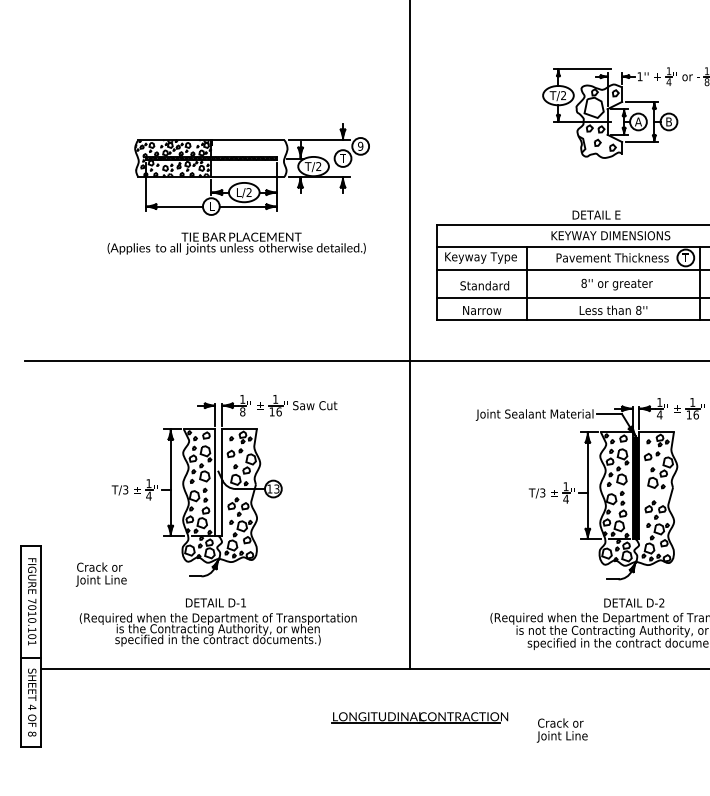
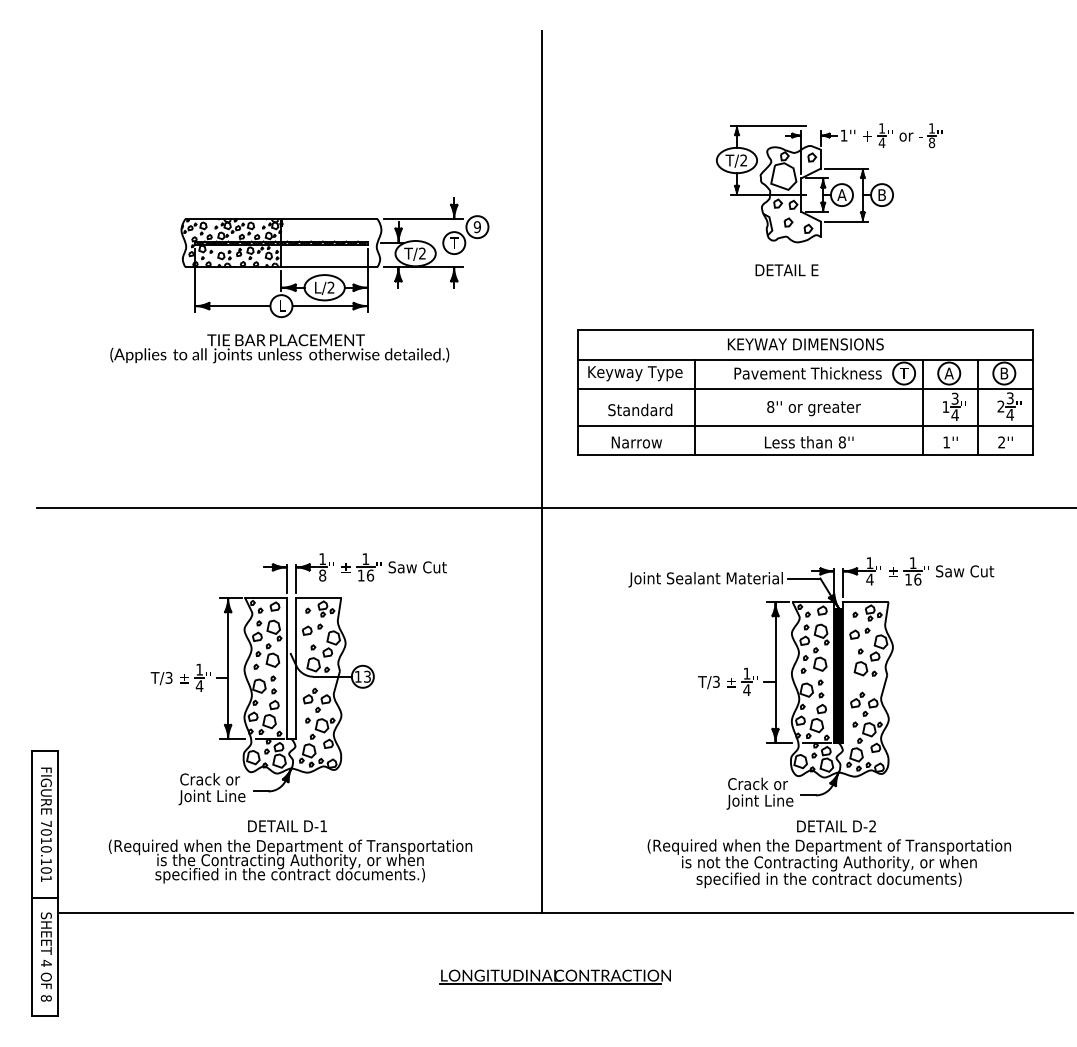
text: (596, 215) -> (786, 270), moved
text: (236, 243) -> (279, 348), moved
text: (100, 574) -> (211, 789), moved
text: (561, 730) -> (759, 793), moved

